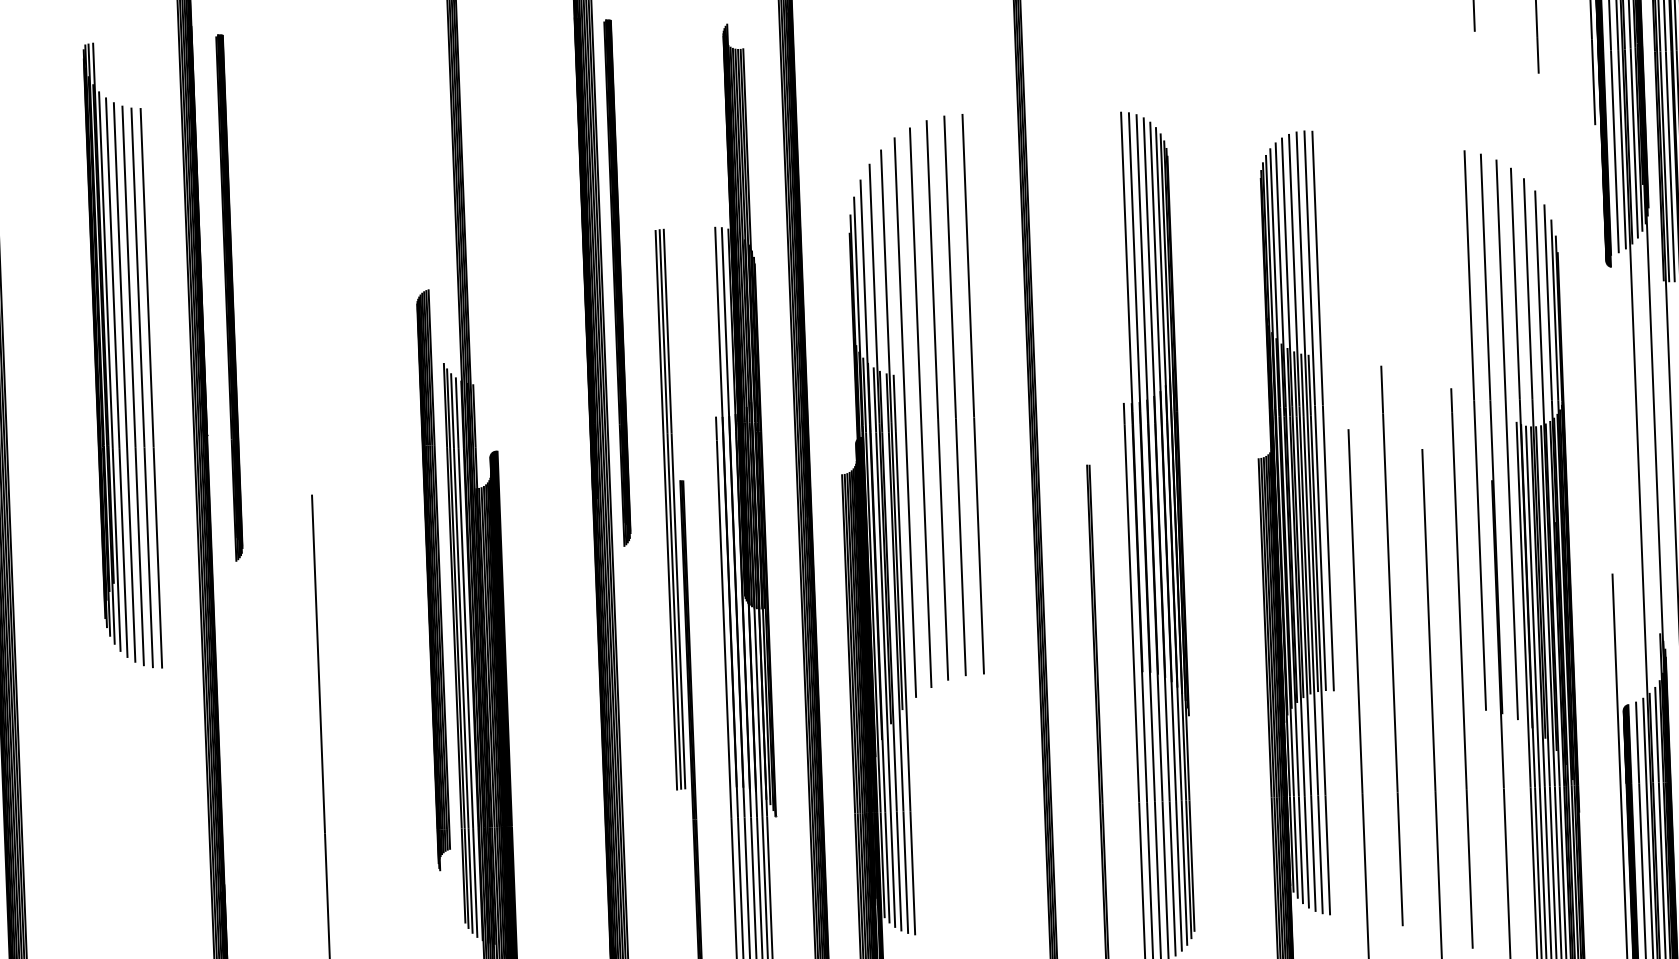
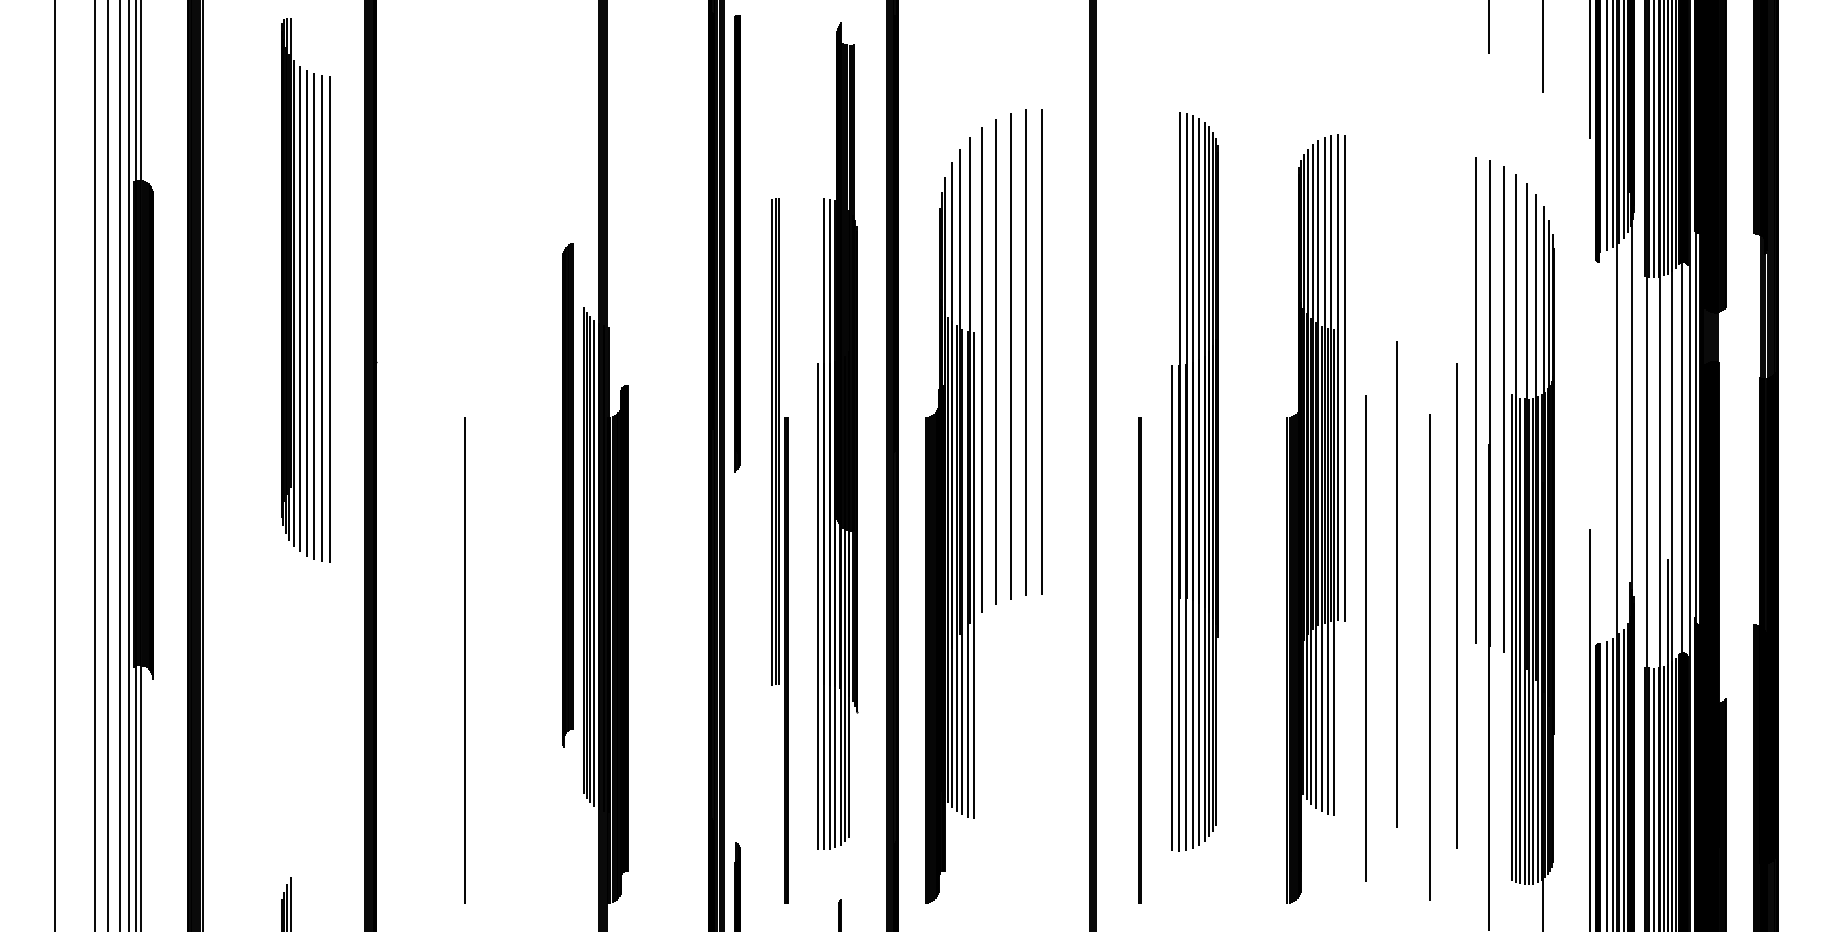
part: (229, 297) -> (400, 243), removed

